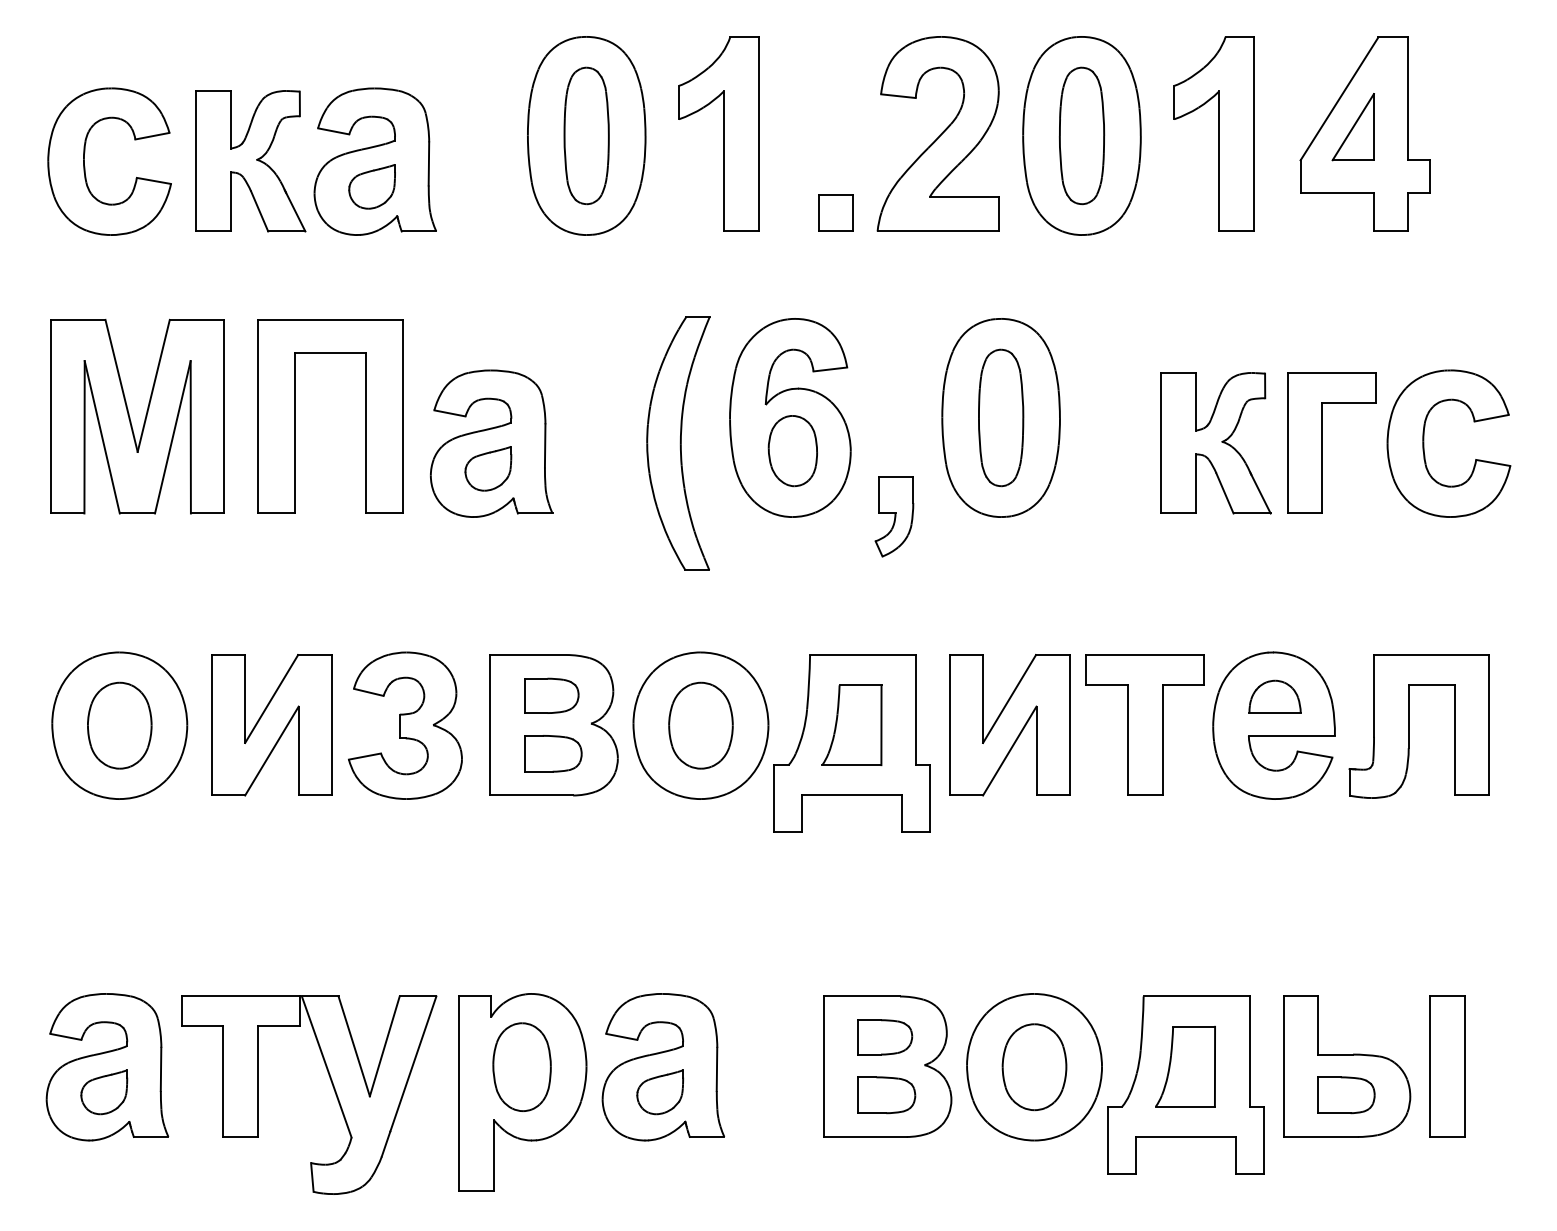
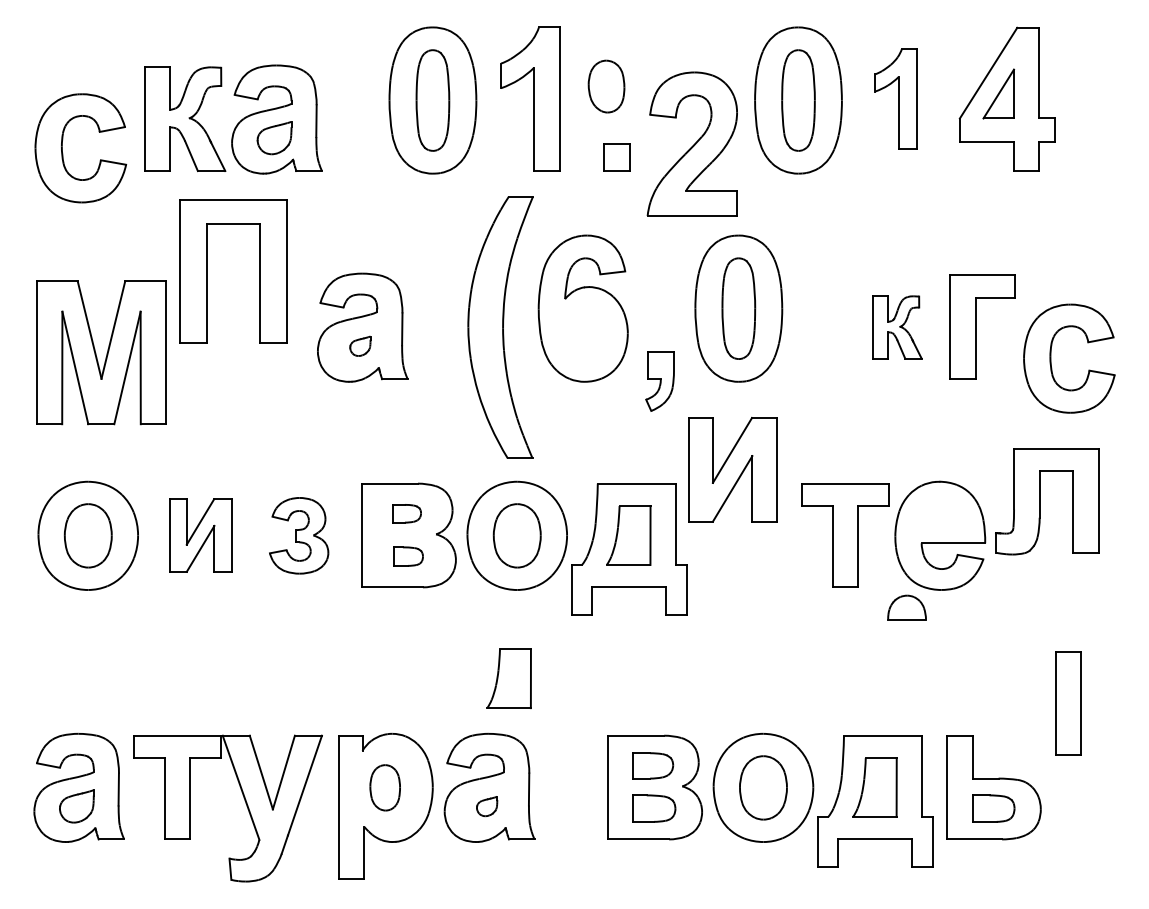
part: (937, 133) -> (691, 143), moved
part: (1213, 133) -> (895, 98), size x0.7
part: (85, 166) -> (62, 151), moved
part: (295, 416) -> (207, 271), moved
part: (130, 417) -> (96, 353), moved
part: (678, 443) -> (500, 327), size x1.4
part: (1215, 443) -> (897, 327), size x0.6
part: (1424, 443) -> (1051, 358), moved
part: (792, 451) -> (606, 86), moved
part: (488, 468) -> (360, 345), size x0.6
part: (551, 695) -> (406, 513), size x0.7
part: (1274, 696) -> (906, 607), moved
part: (271, 725) -> (200, 535), size x0.7
part: (405, 725) -> (299, 535), size x0.7
part: (1009, 725) -> (732, 470), moved
part: (1409, 726) -> (1040, 501), moved
part: (553, 753) -> (408, 556), size x0.7
part: (689, 919) -> (508, 678), added
part: (521, 1066) -> (384, 787), size x0.7
part: (1447, 1066) -> (1068, 703), moved
part: (659, 1092) -> (486, 806), size x0.6

